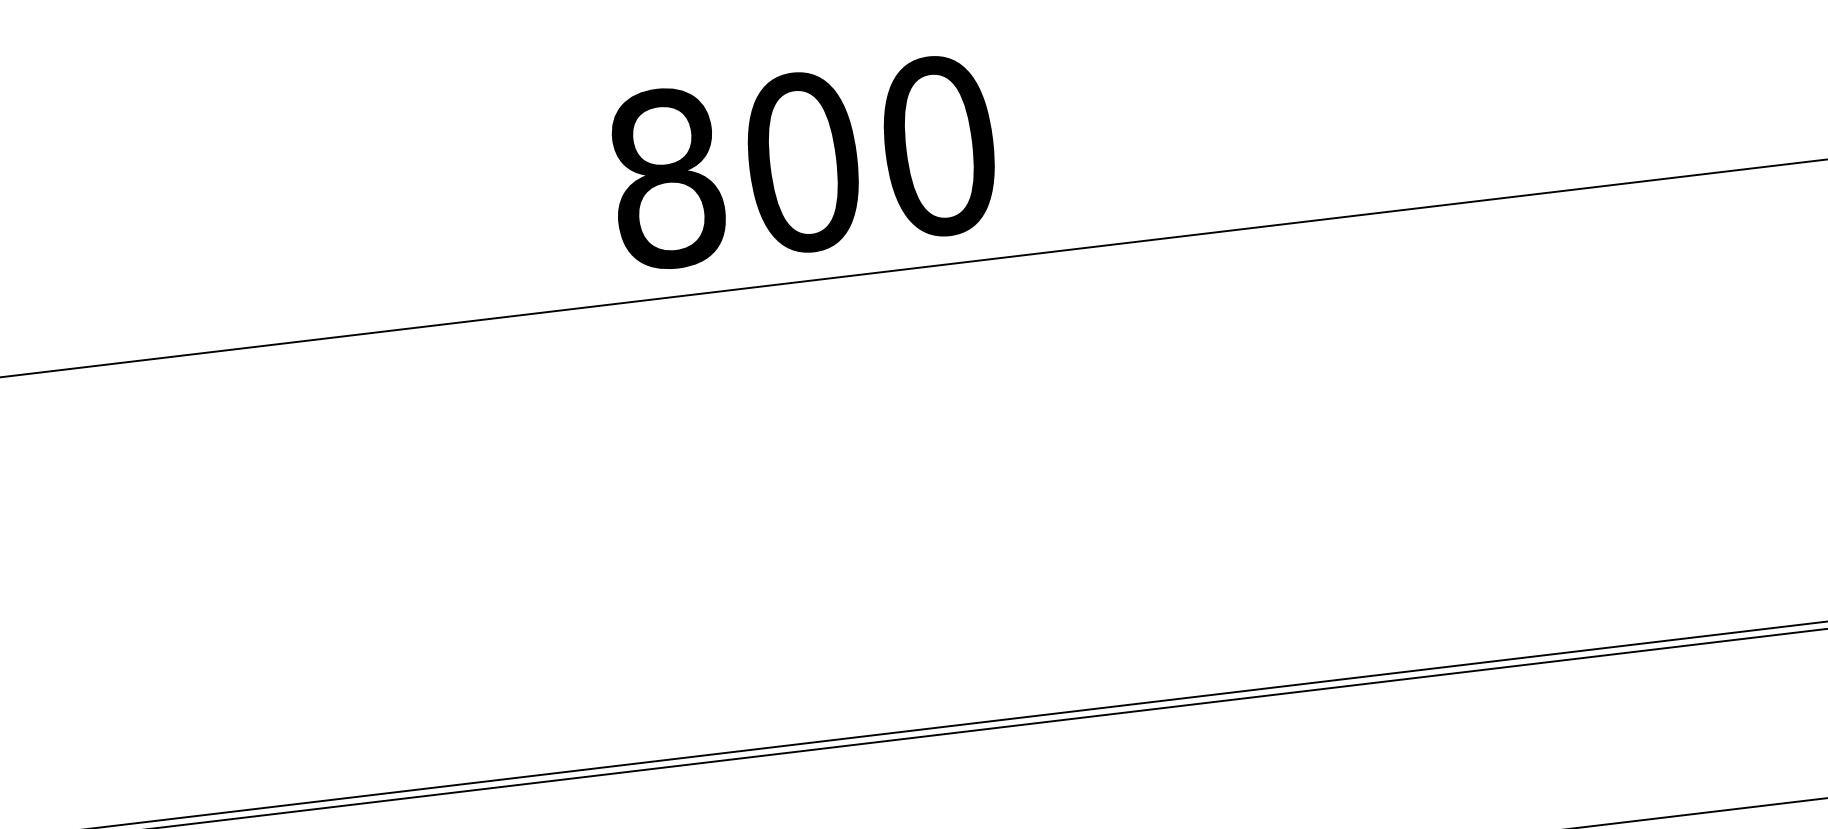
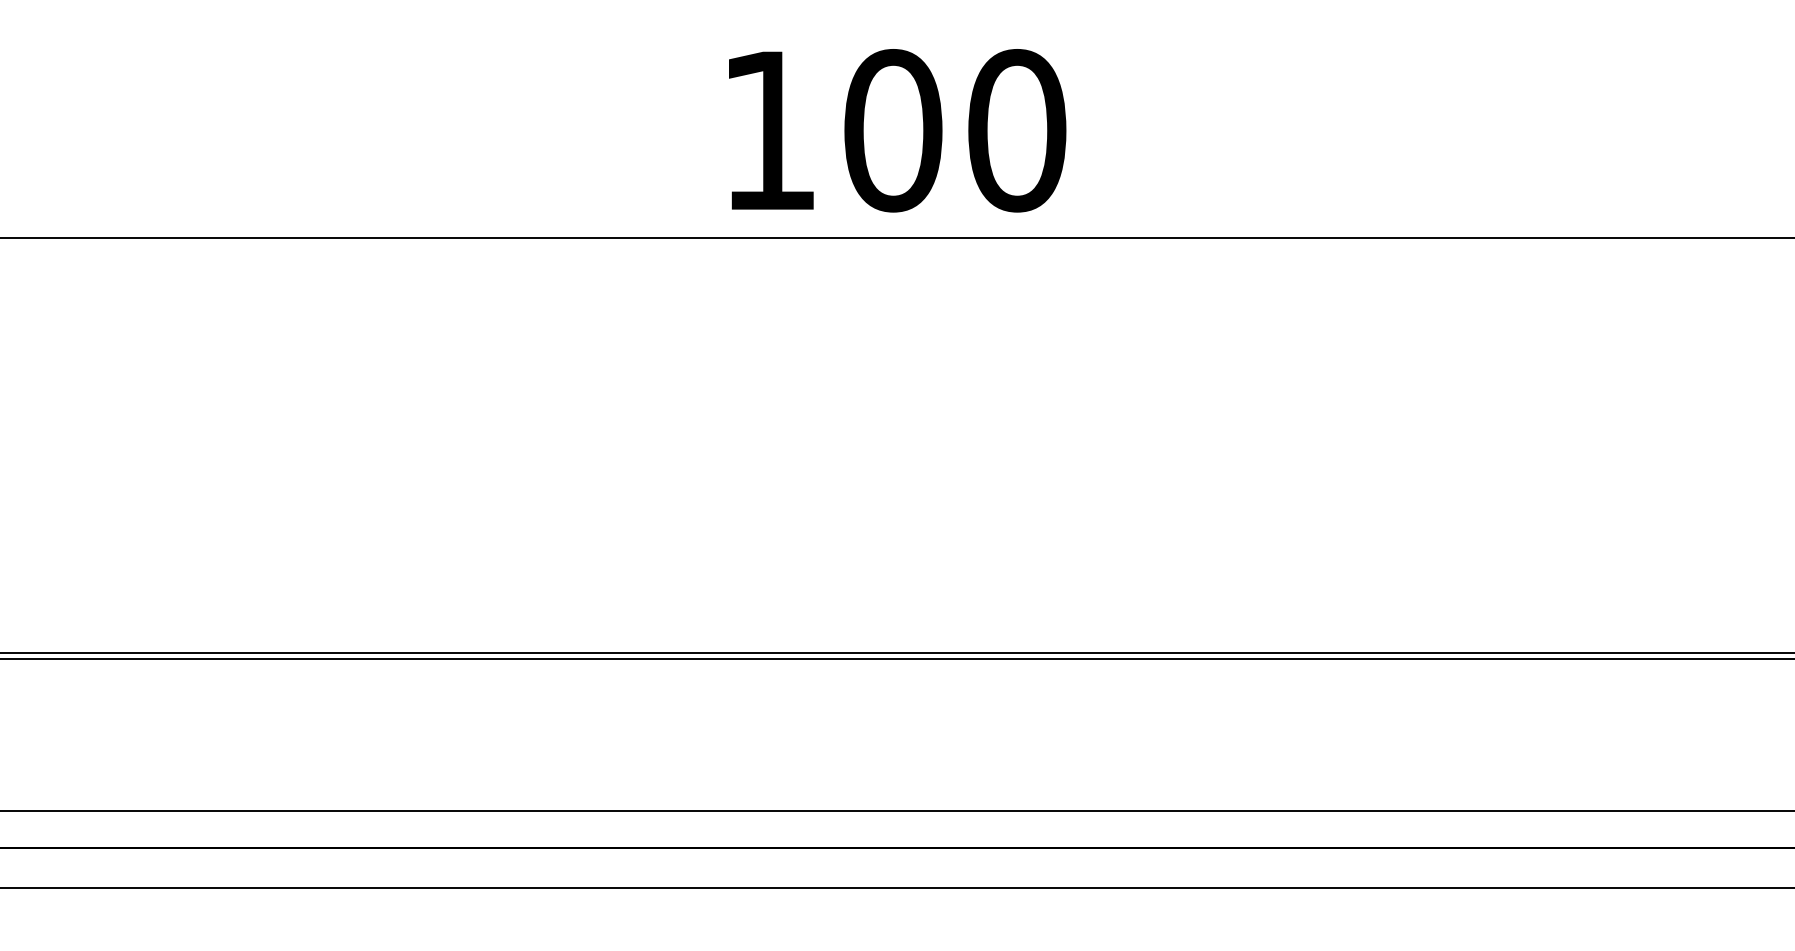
text: (667, 178) -> (769, 130), 800 -> 100

